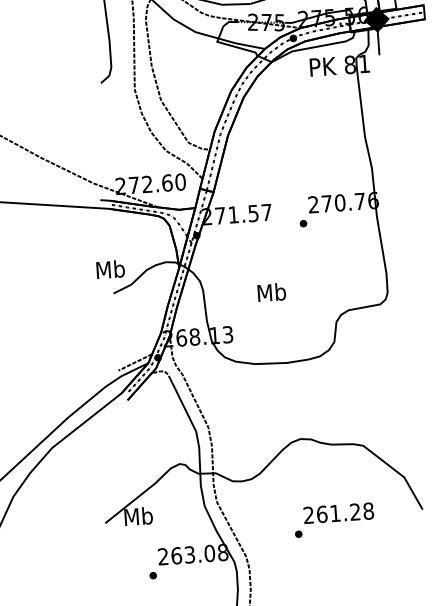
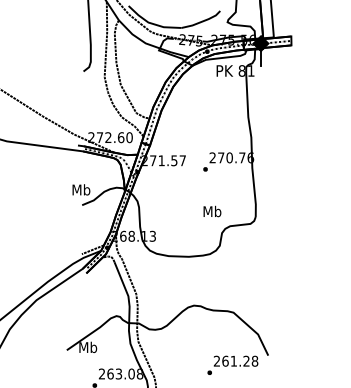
text: (271, 292) -> (212, 211), moved
text: (333, 518) -> (232, 364), moved

